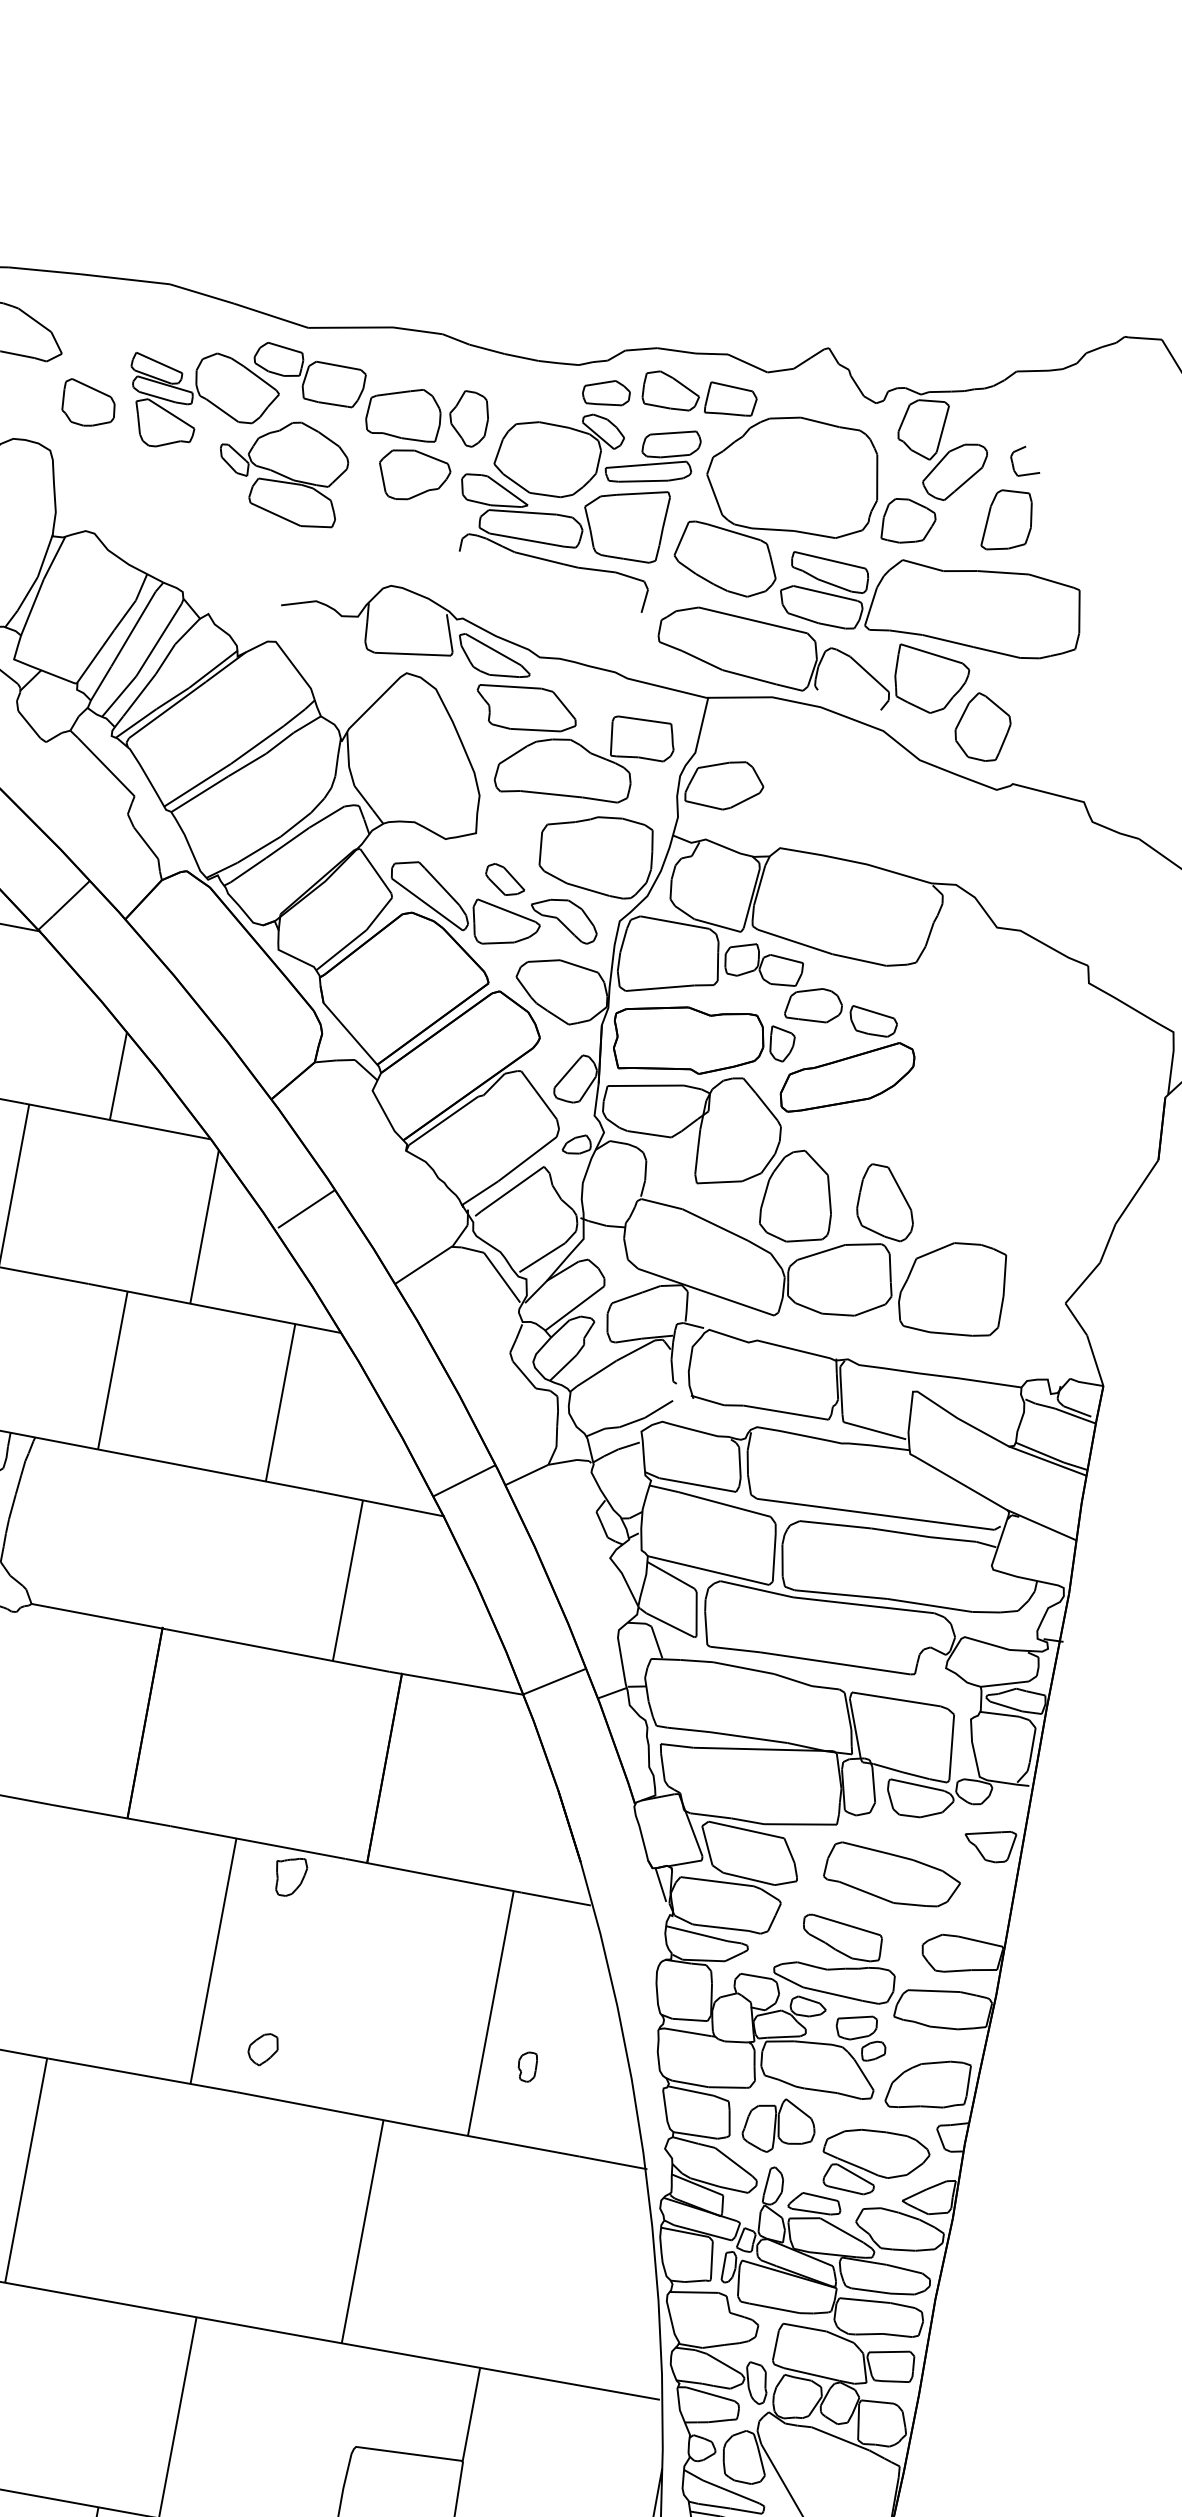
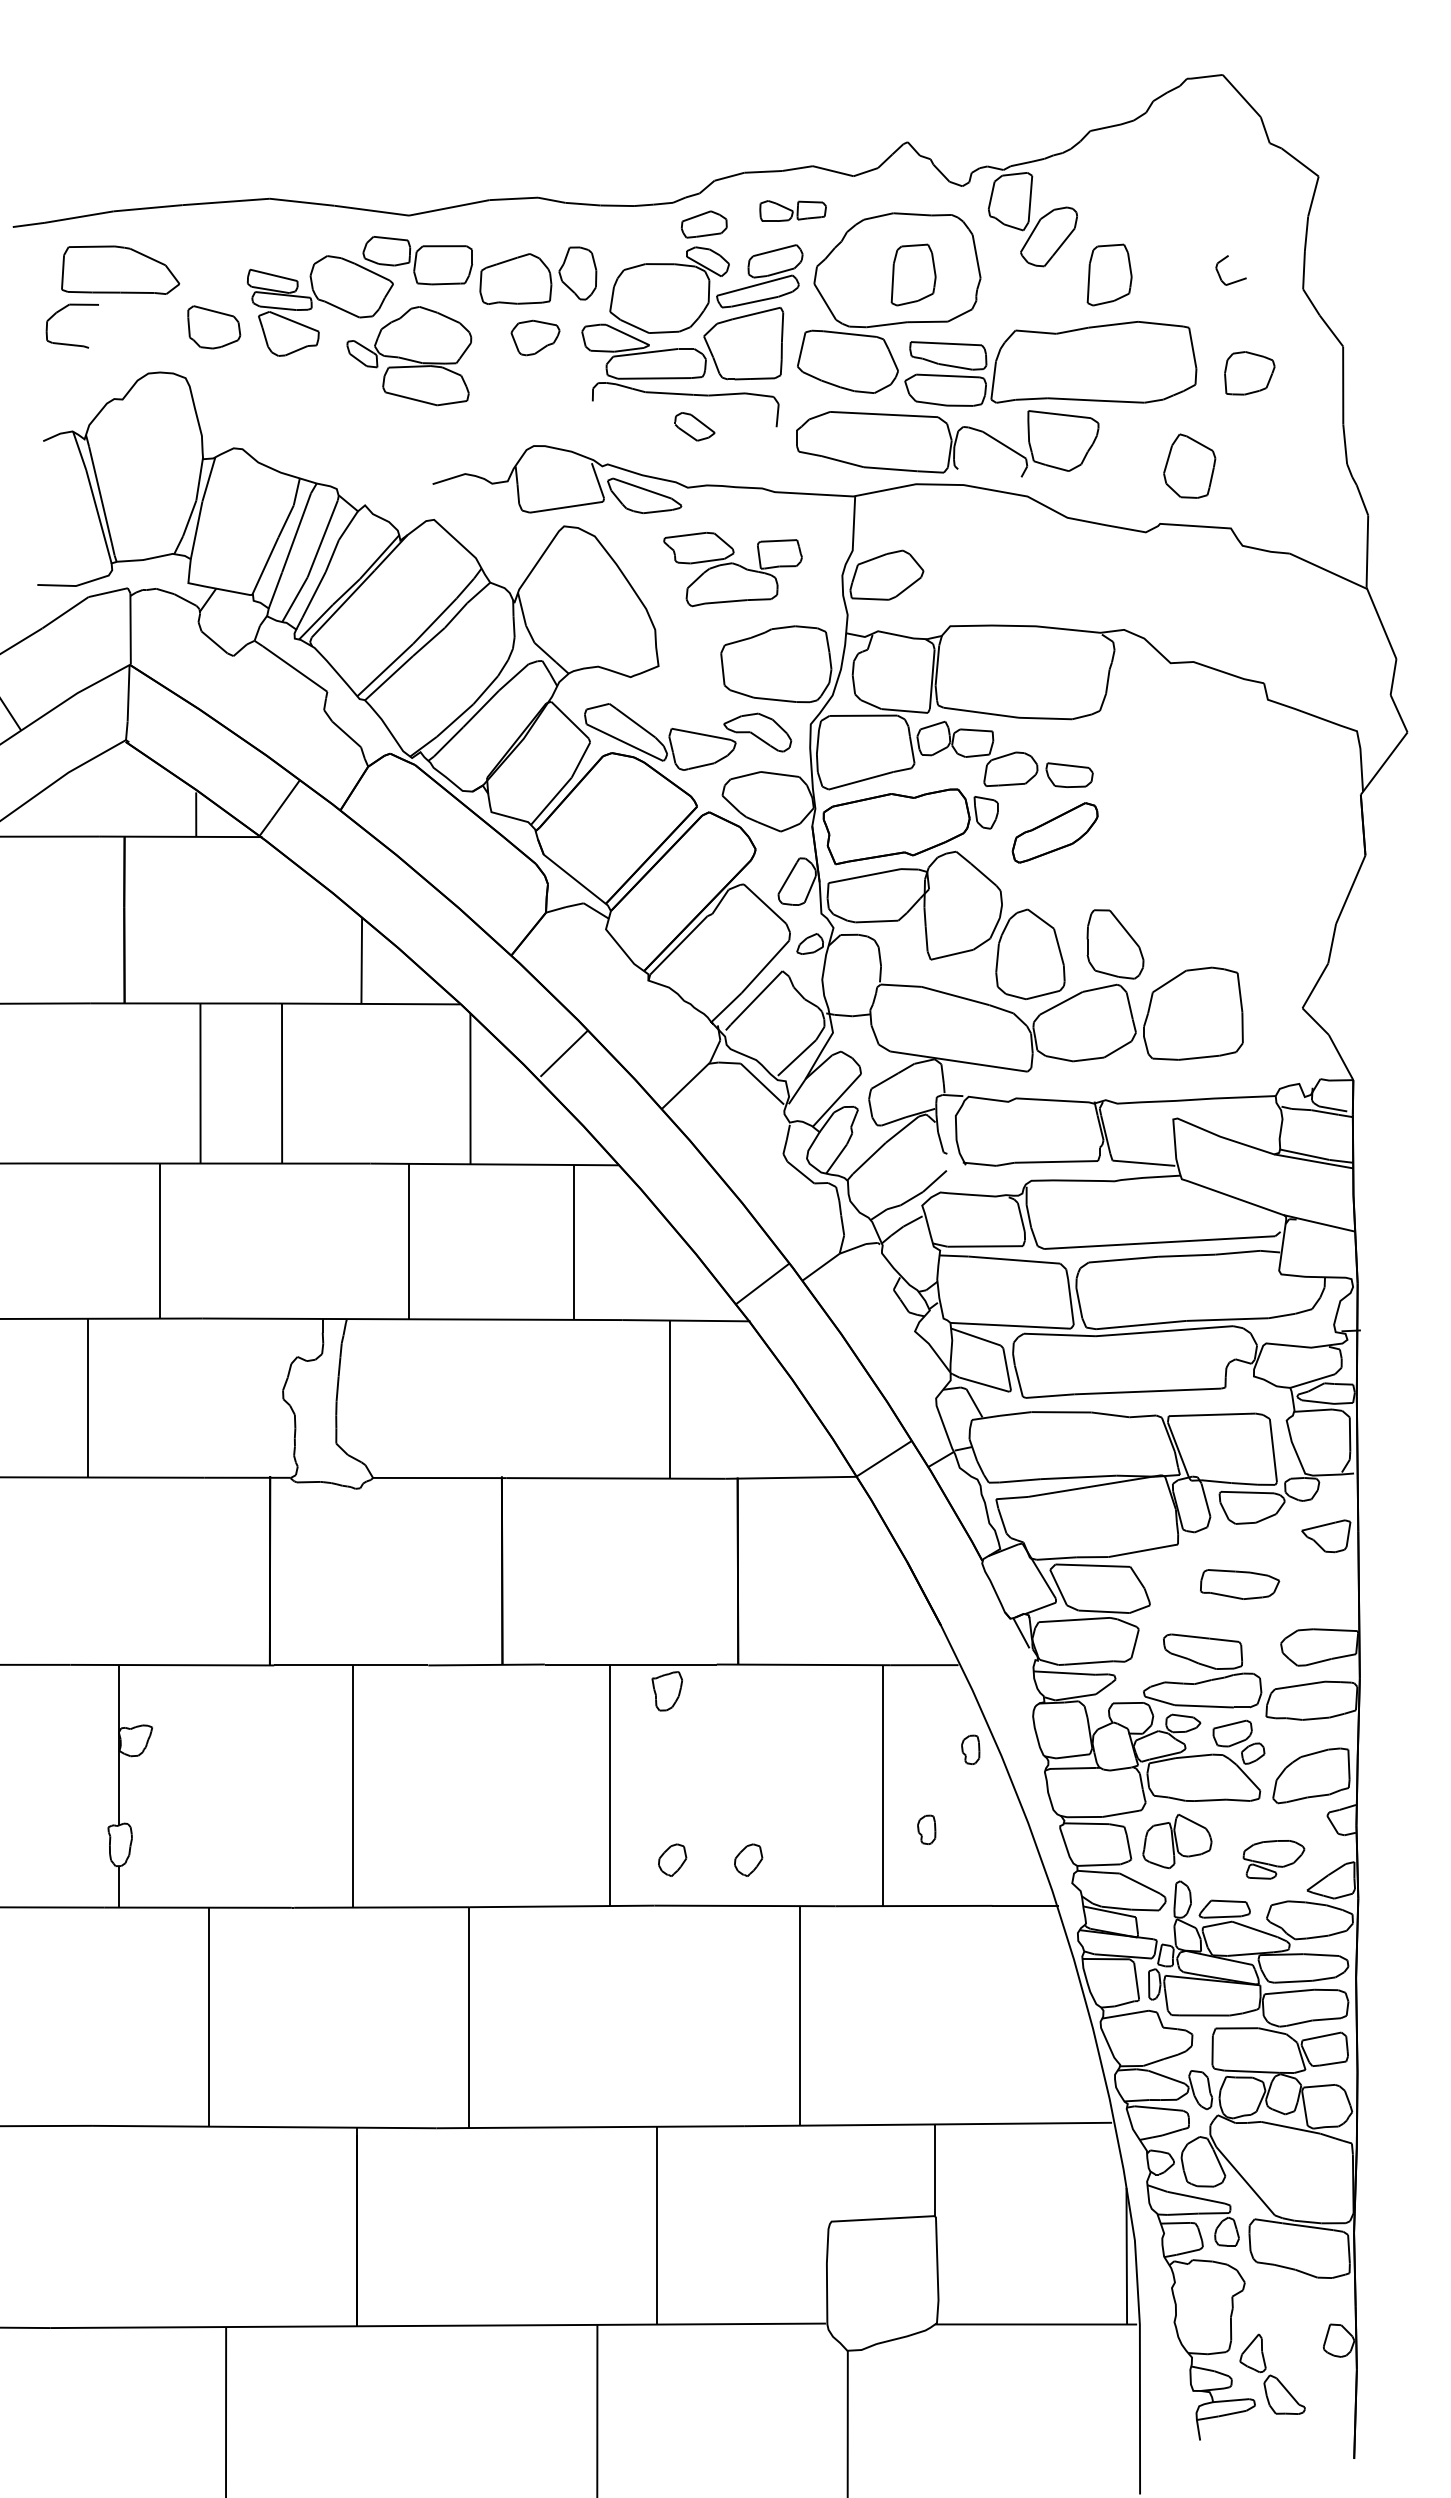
part: (698, 395) -> (792, 210), size x0.6
curve: (1013, 461) -> (1219, 272), moved
part: (413, 475) -> (535, 337), size x0.7
part: (809, 483) -> (913, 274), added
part: (908, 522) -> (1249, 373), moved
part: (983, 726) -> (1189, 465), moved
part: (569, 749) -> (732, 569), size x0.7
part: (505, 880) -> (694, 426), moved
part: (846, 1077) -> (1054, 832), size x0.7
part: (891, 1876) -> (1239, 1584), size x0.6
part: (587, 1993) -> (970, 1749), added
part: (340, 2063) -> (748, 1859), added
part: (874, 2162) -> (1273, 1859), size x0.6

